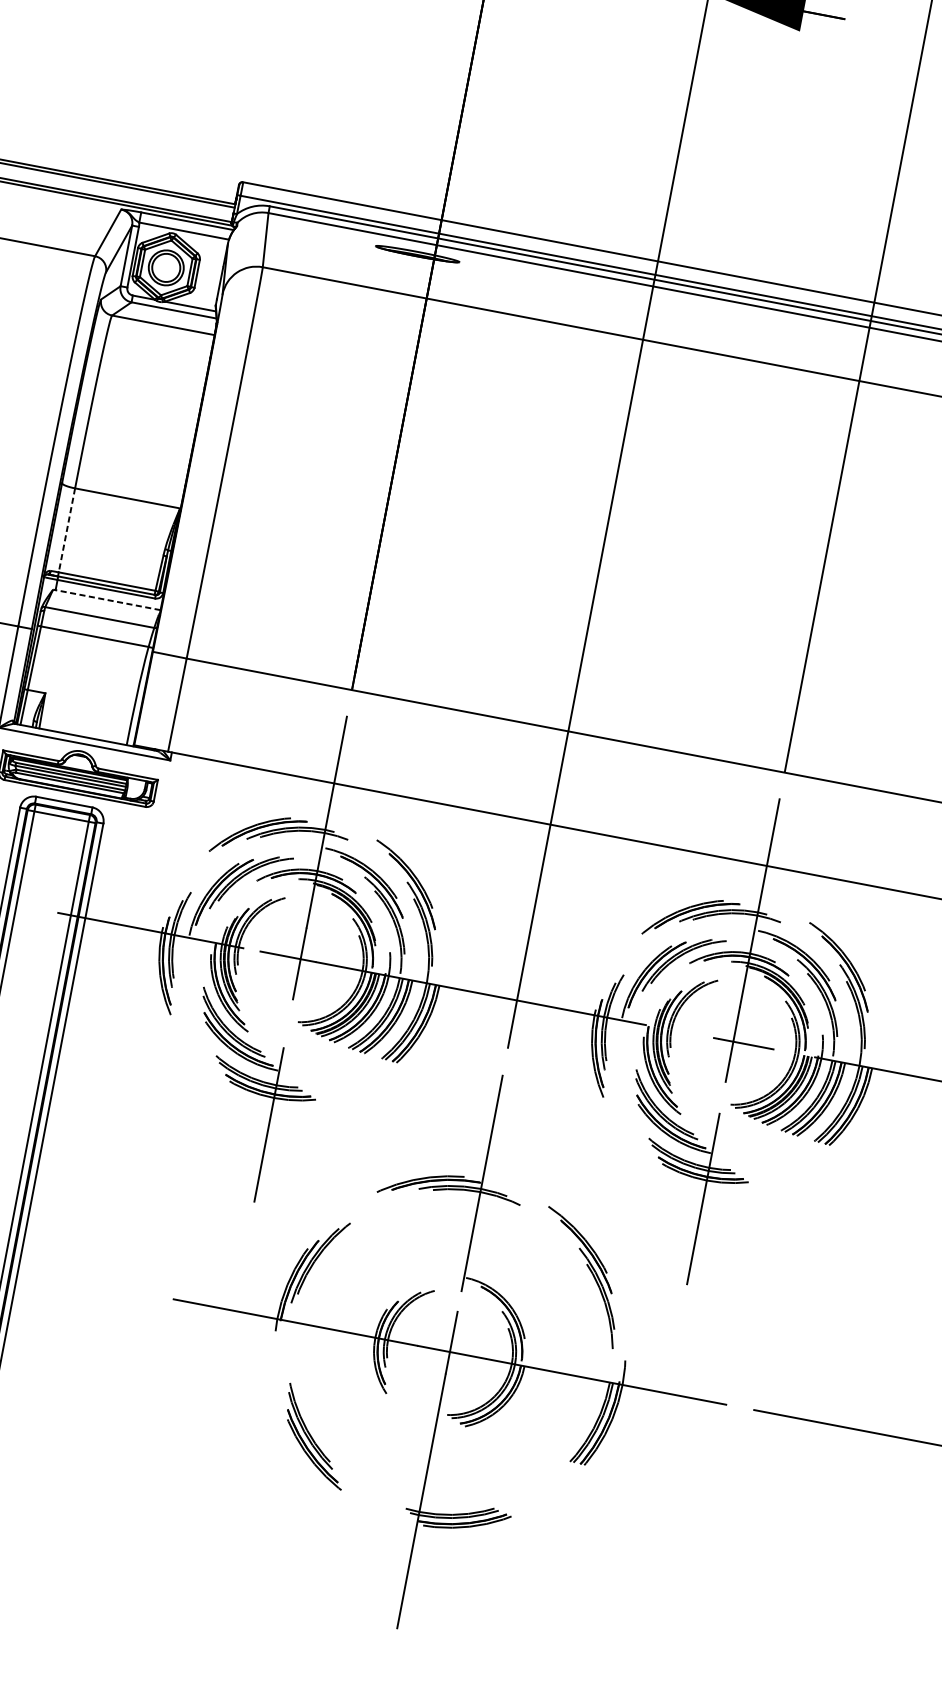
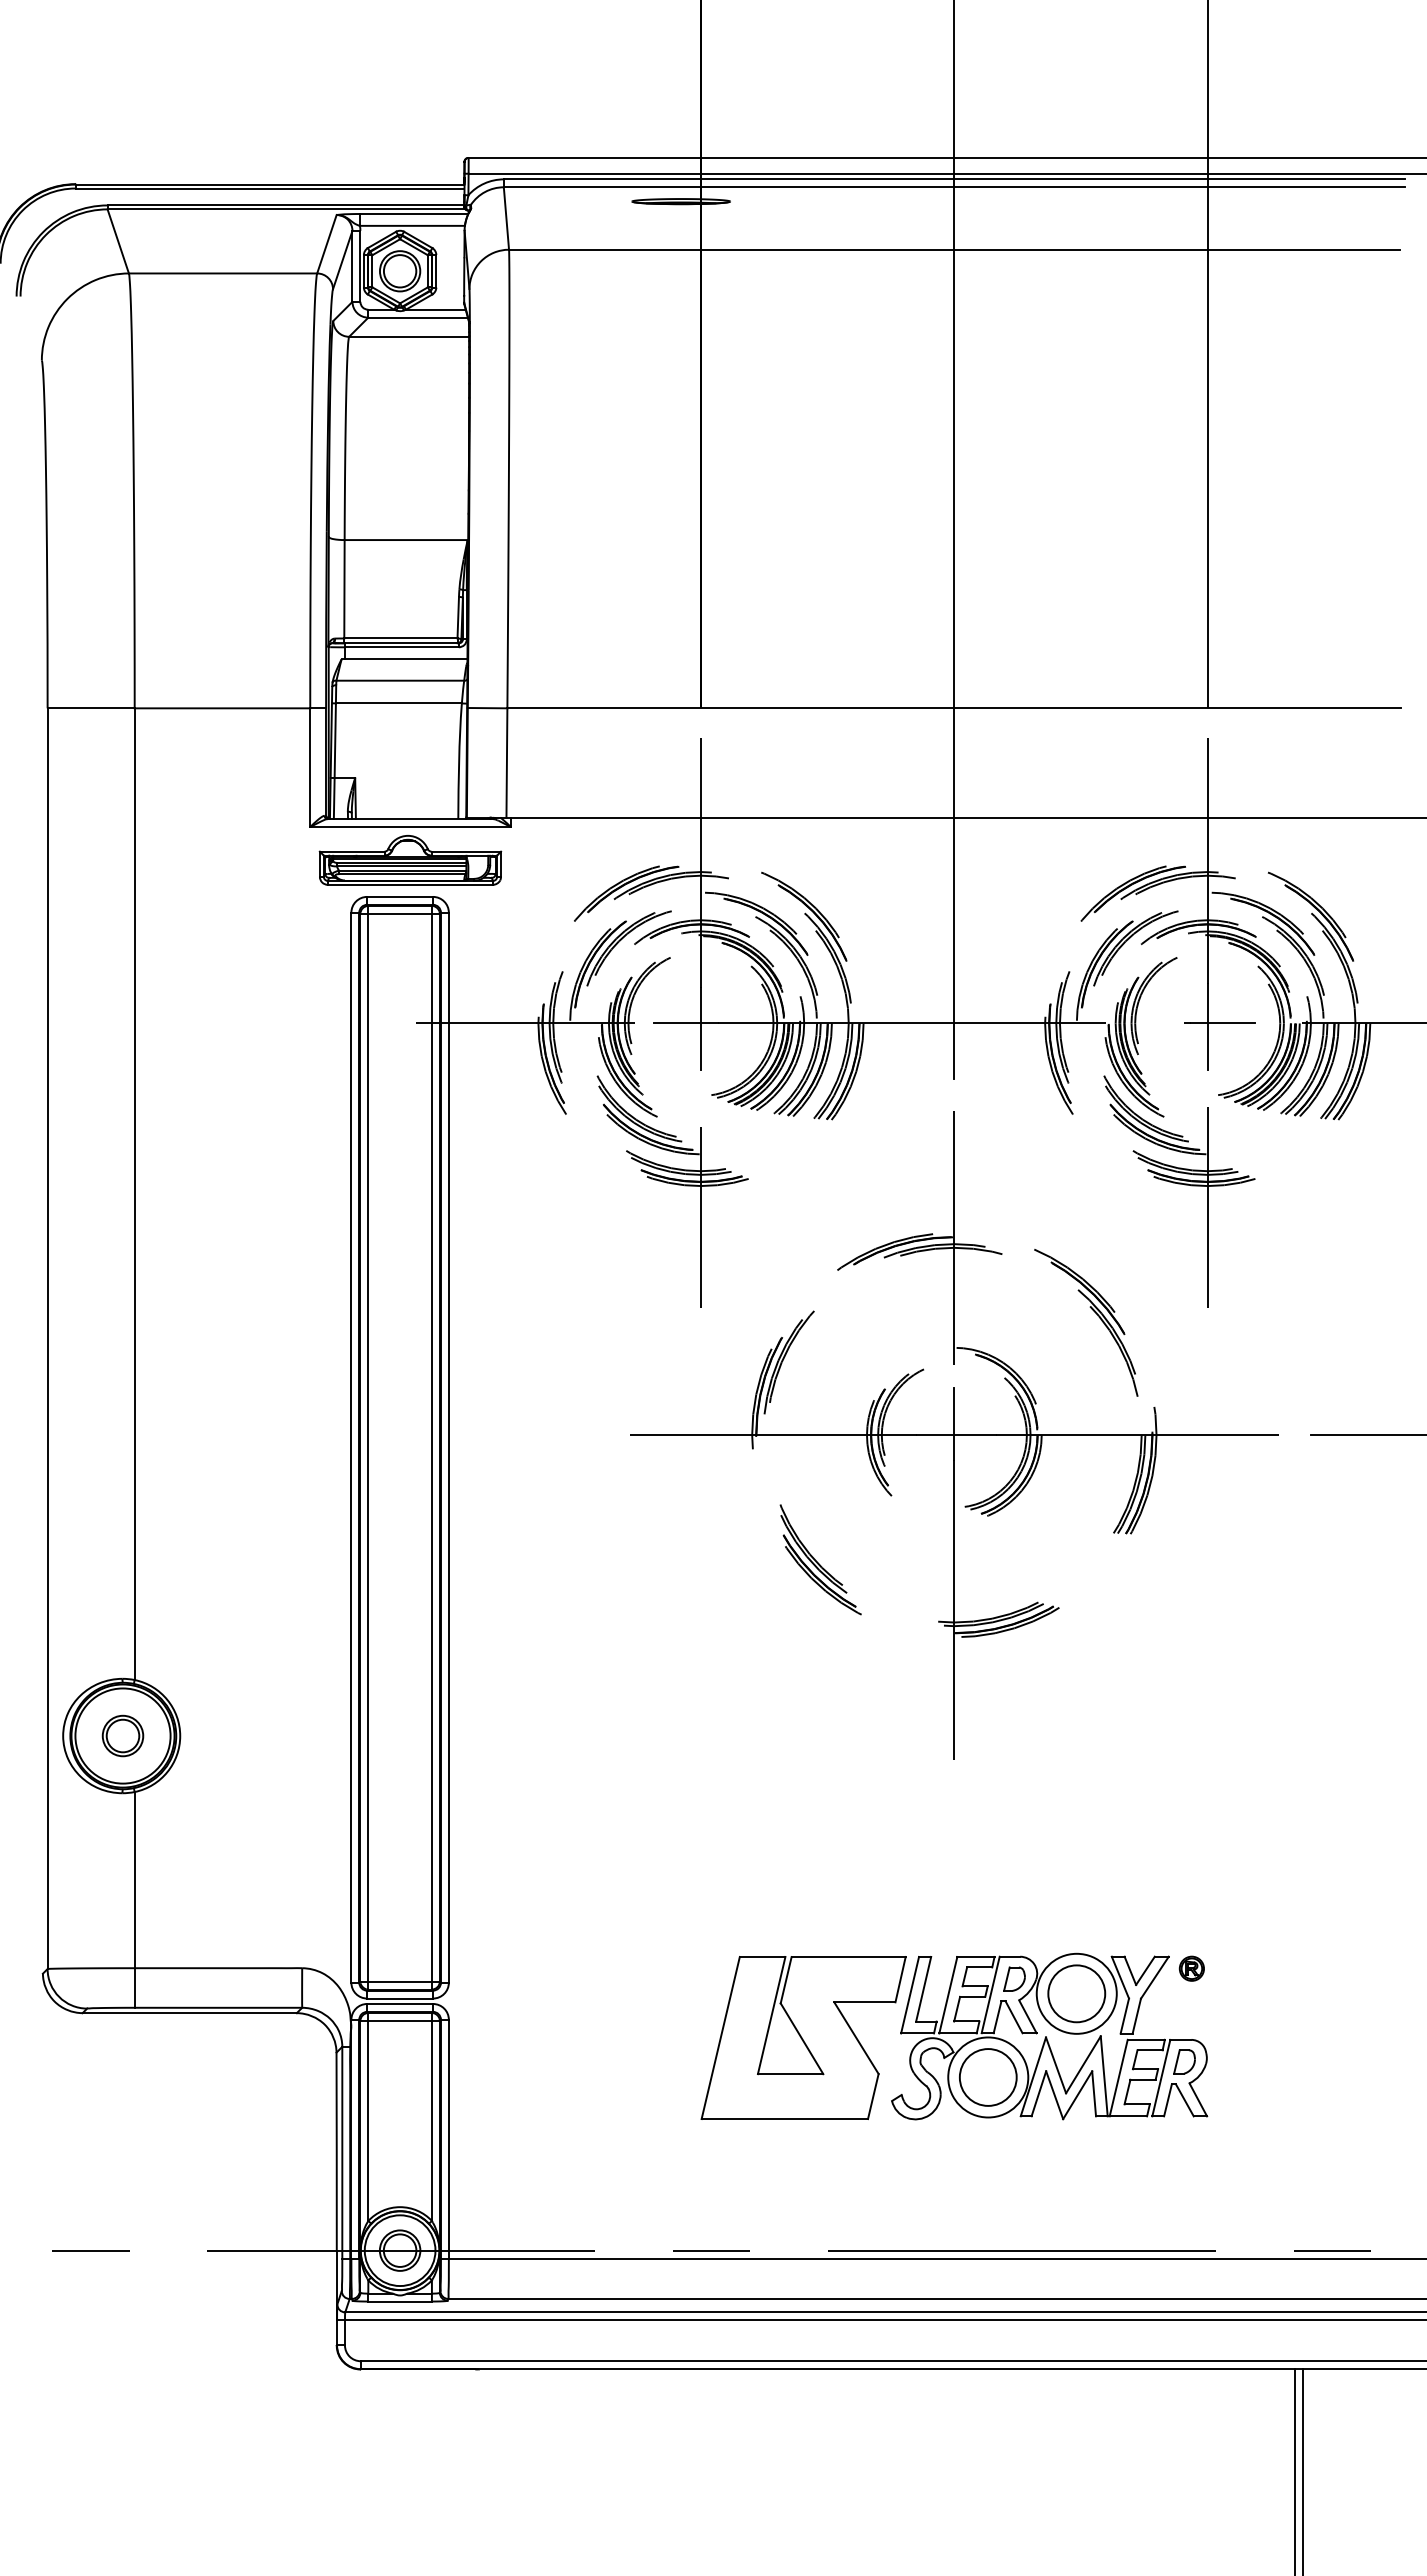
line: (66, 530) -> (344, 589), dashed -> solid
line: (106, 600) -> (404, 659), dashed -> solid

